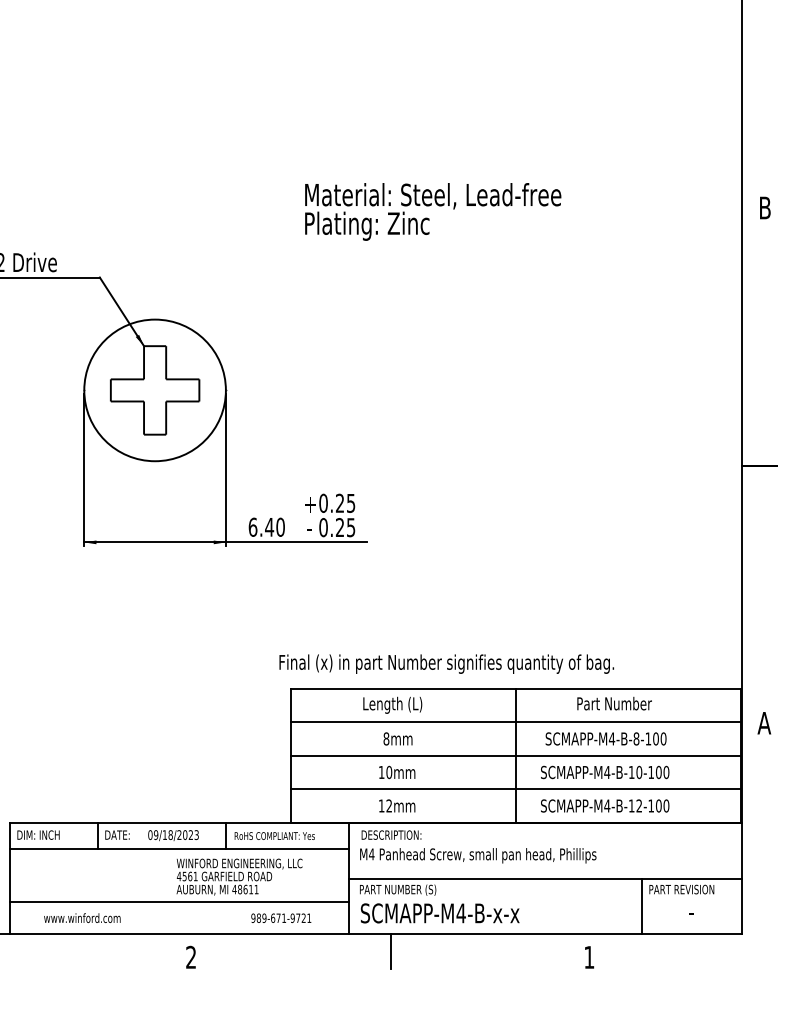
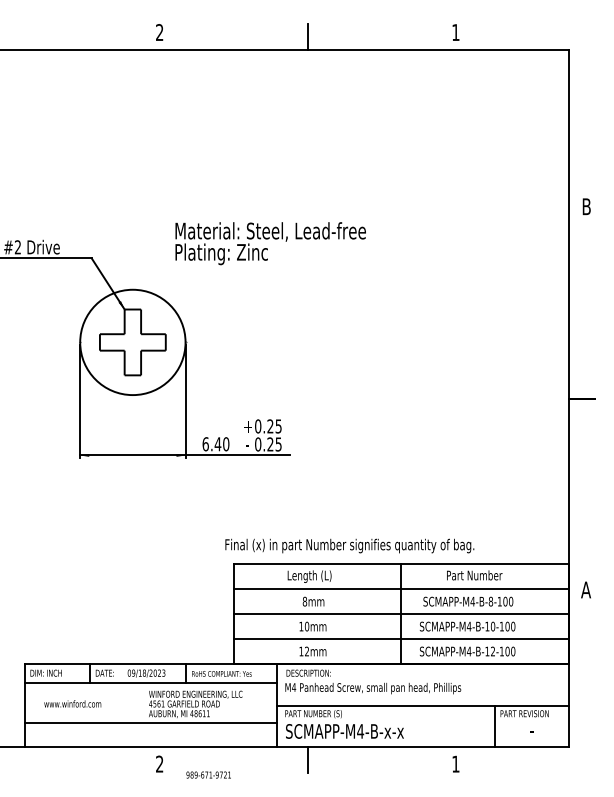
text: (432, 211) -> (270, 243), moved
text: (81, 917) -> (72, 703), moved
text: (280, 917) -> (208, 774), moved

